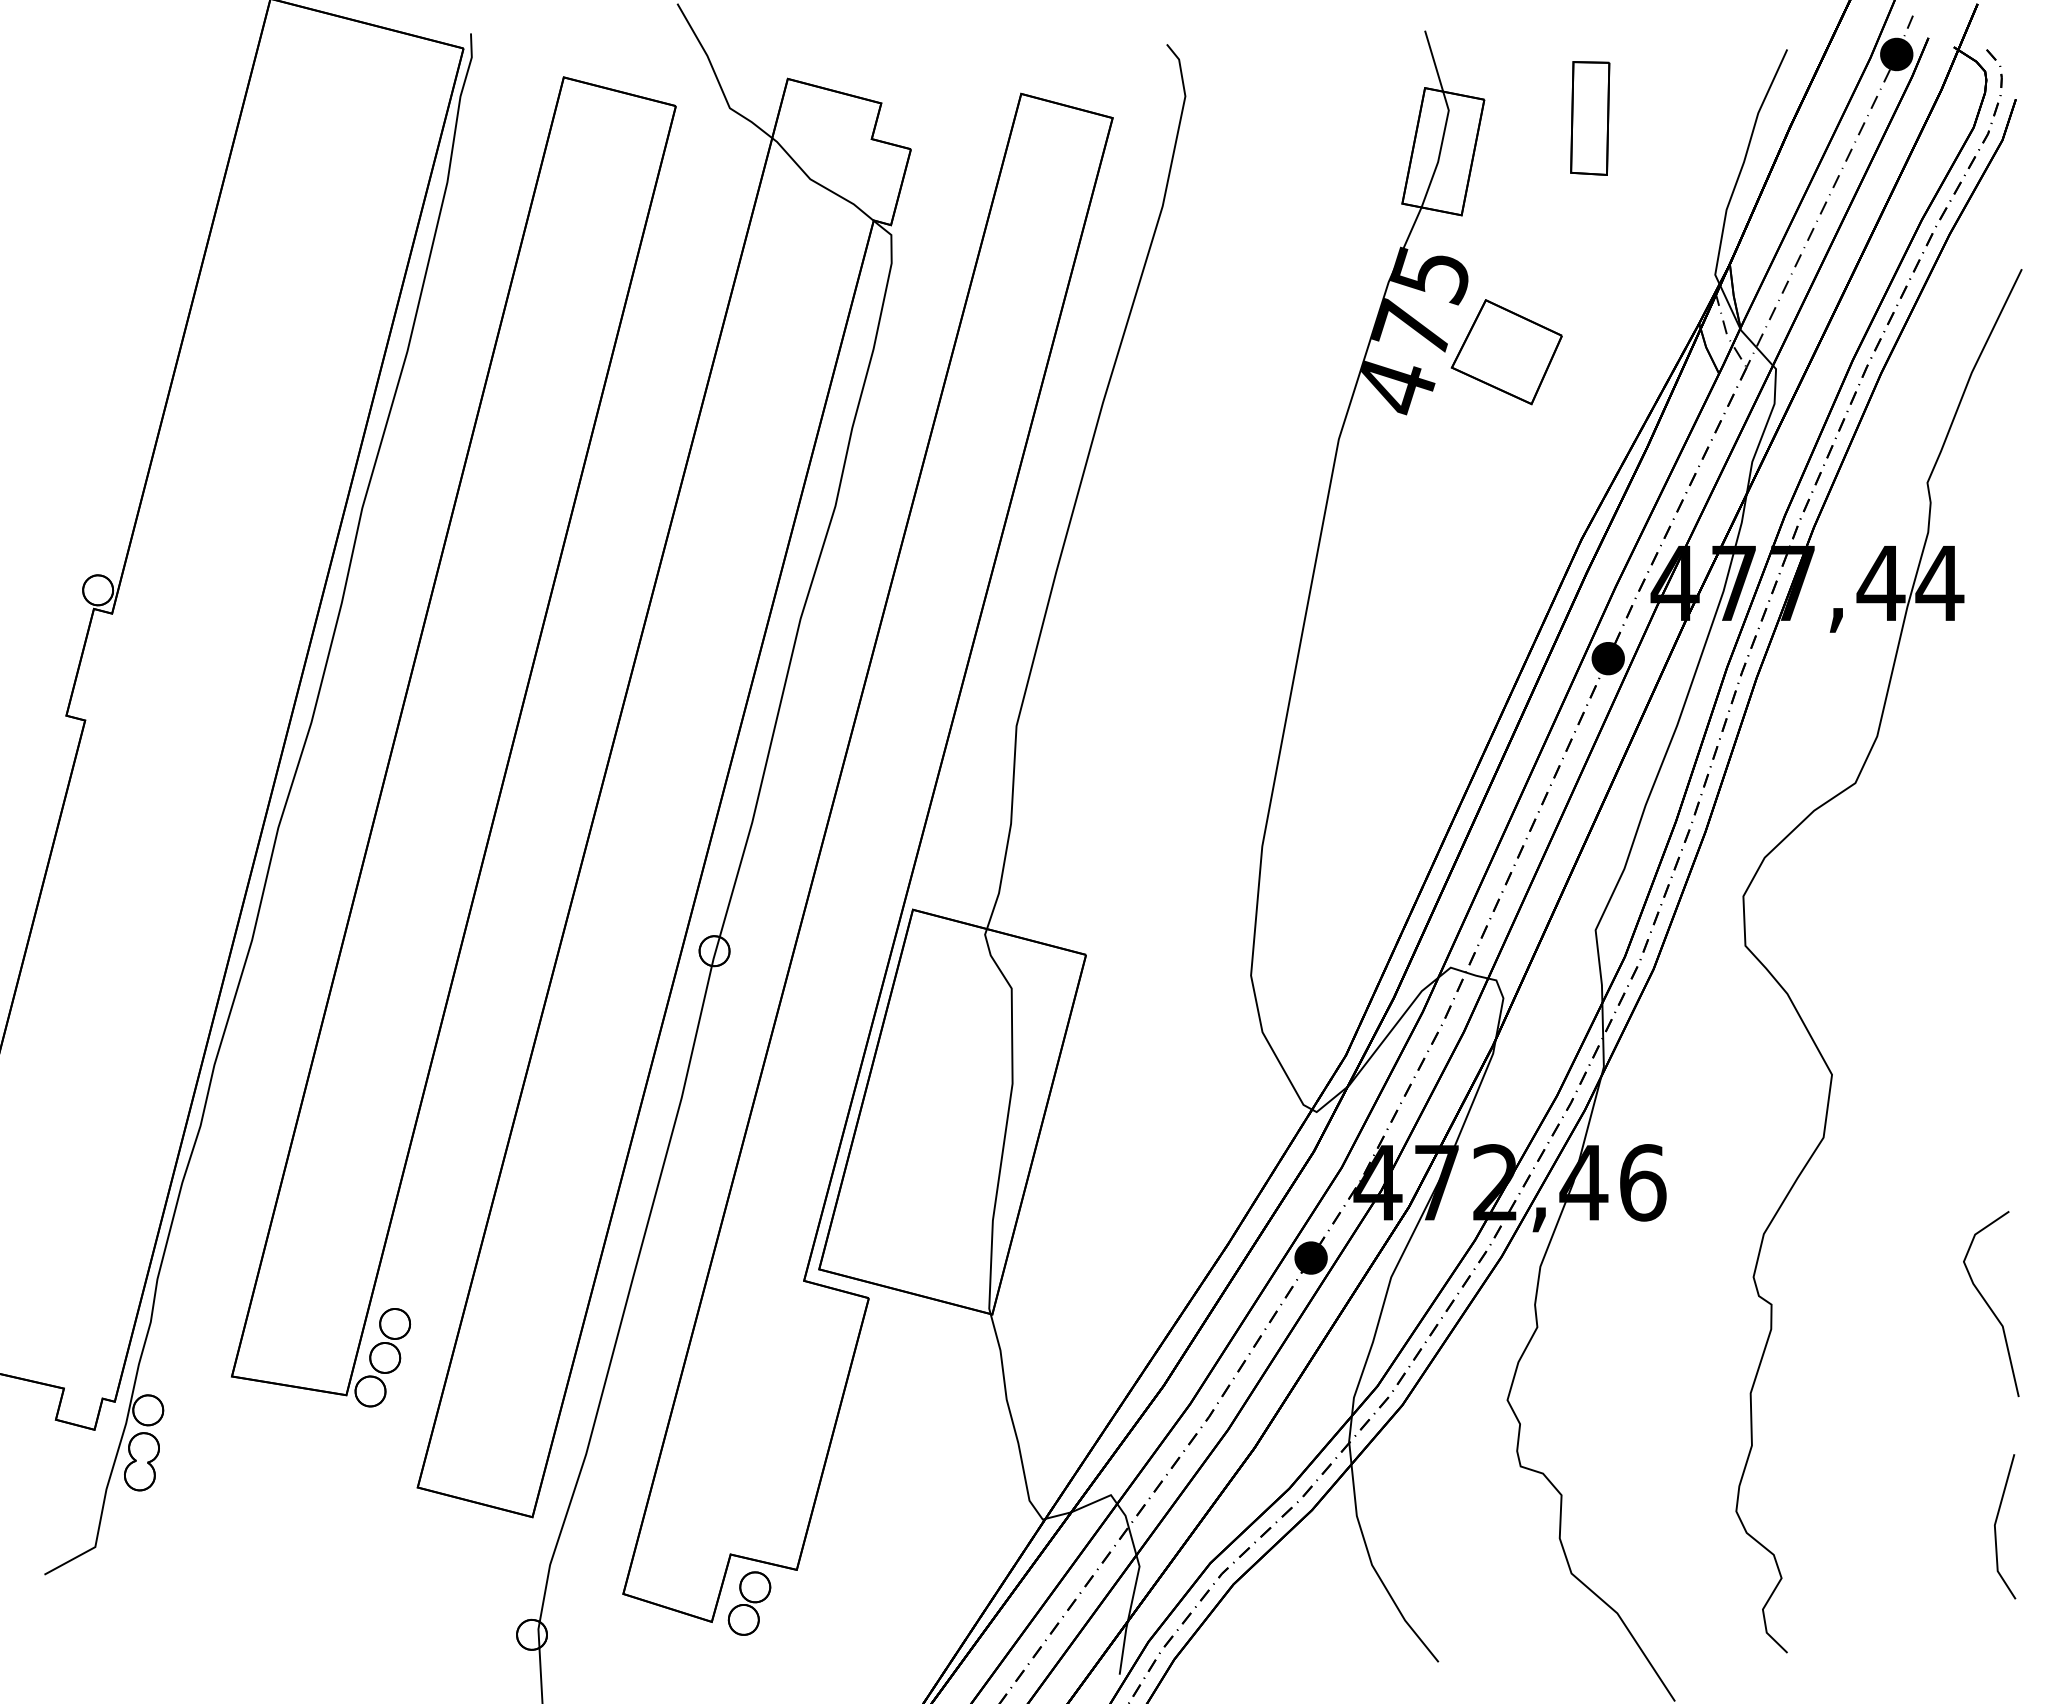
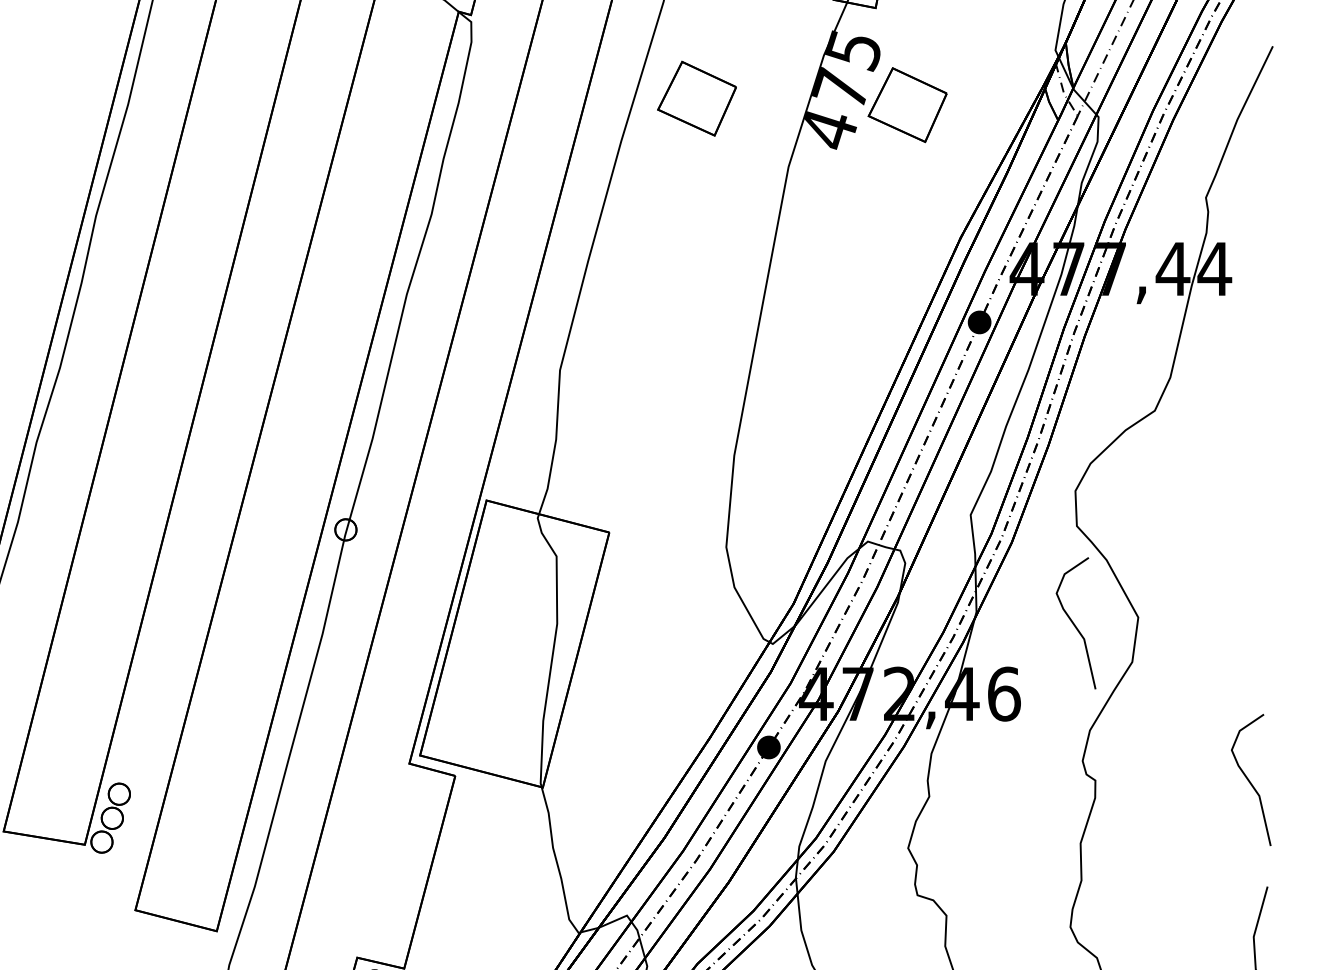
part: (1209, 343) -> (696, 98), added
curve: (1742, 1084) -> (1074, 624), added

